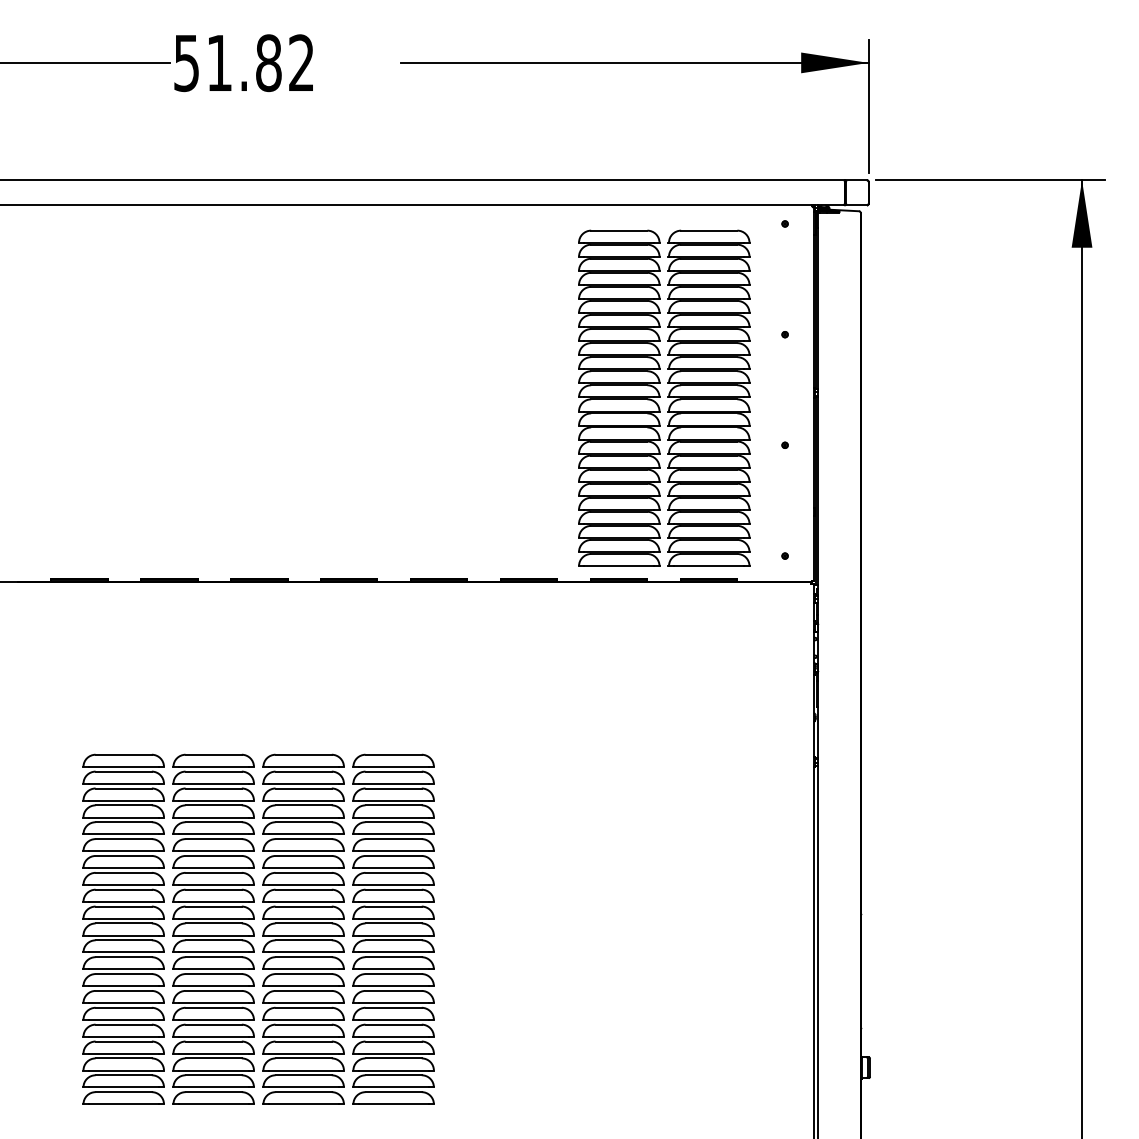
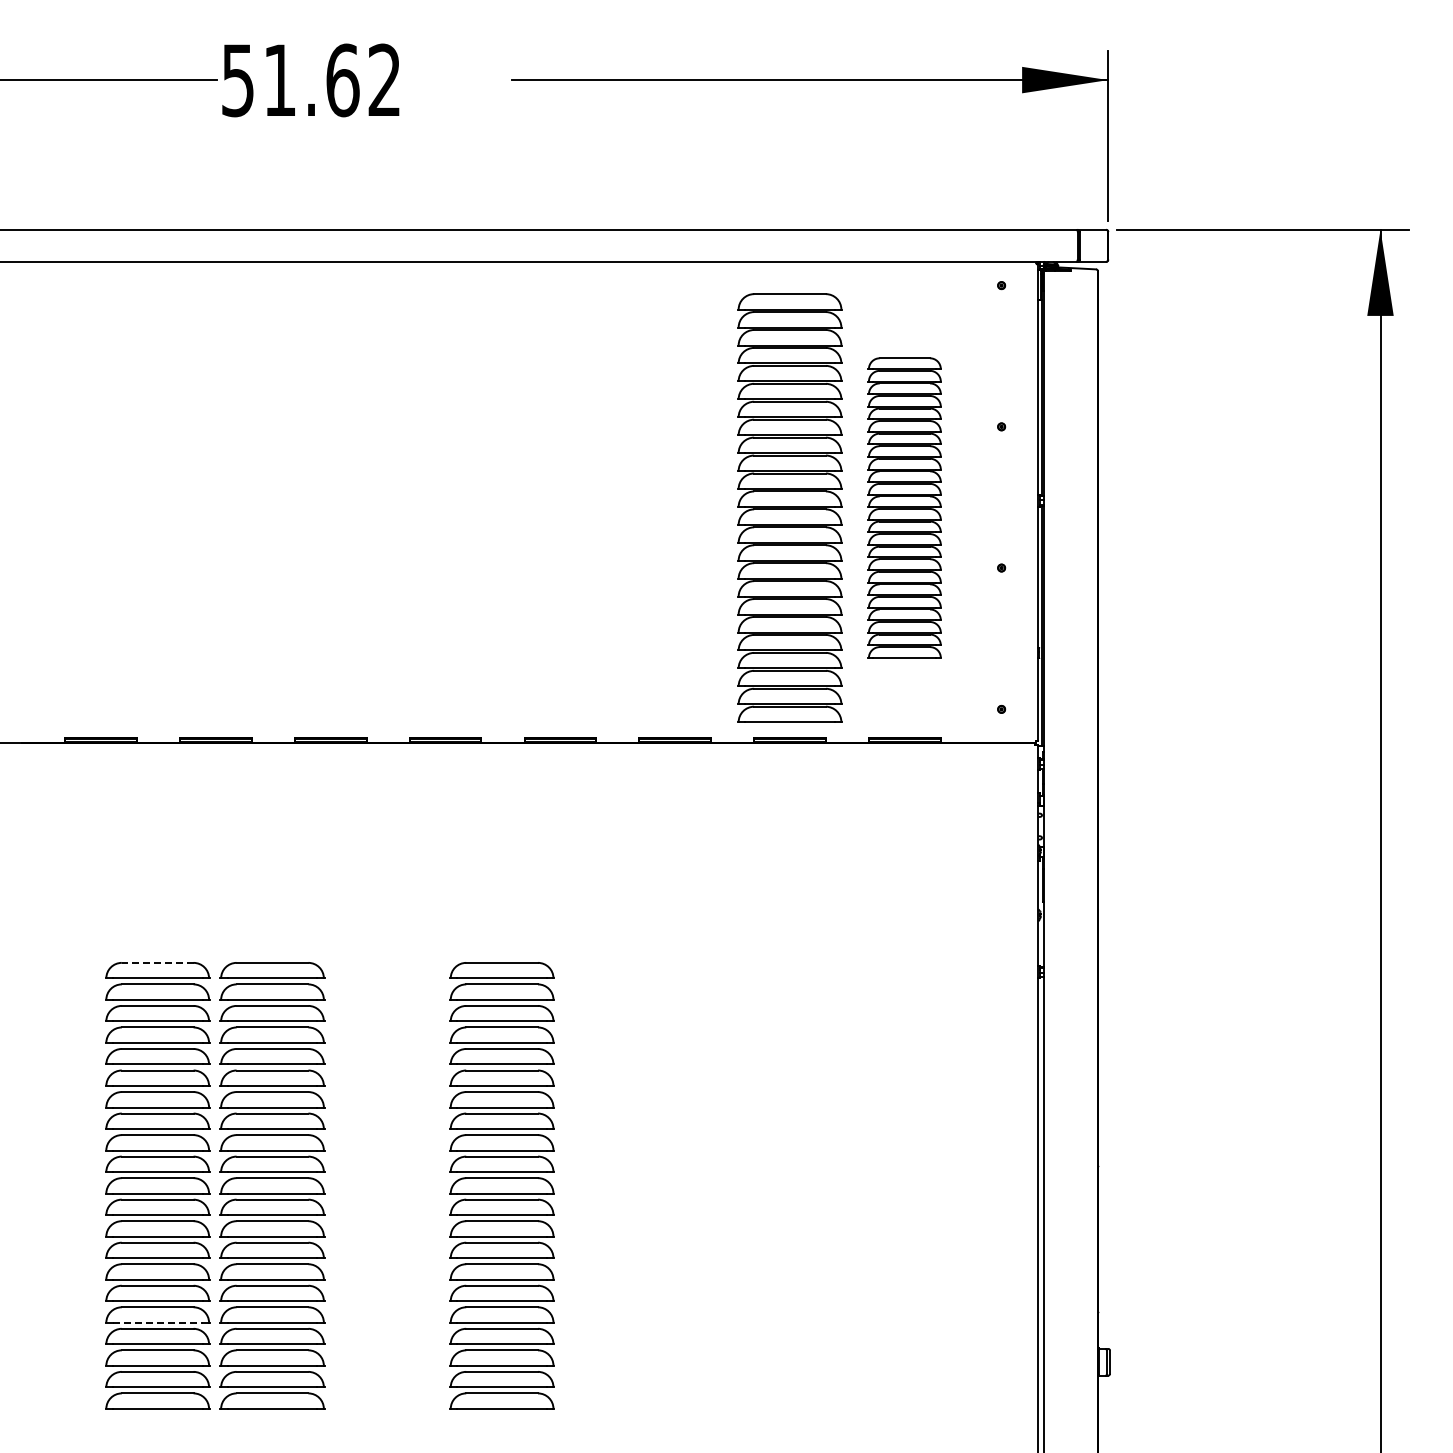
text: (268, 63) -> (342, 80), 51.82 -> 51.62
part: (708, 397) -> (904, 507), size x0.7
line: (123, 754) -> (157, 962), solid -> dashed
part: (303, 929) -> (386, 1185), removed
line: (123, 1036) -> (157, 1322), solid -> dashed

